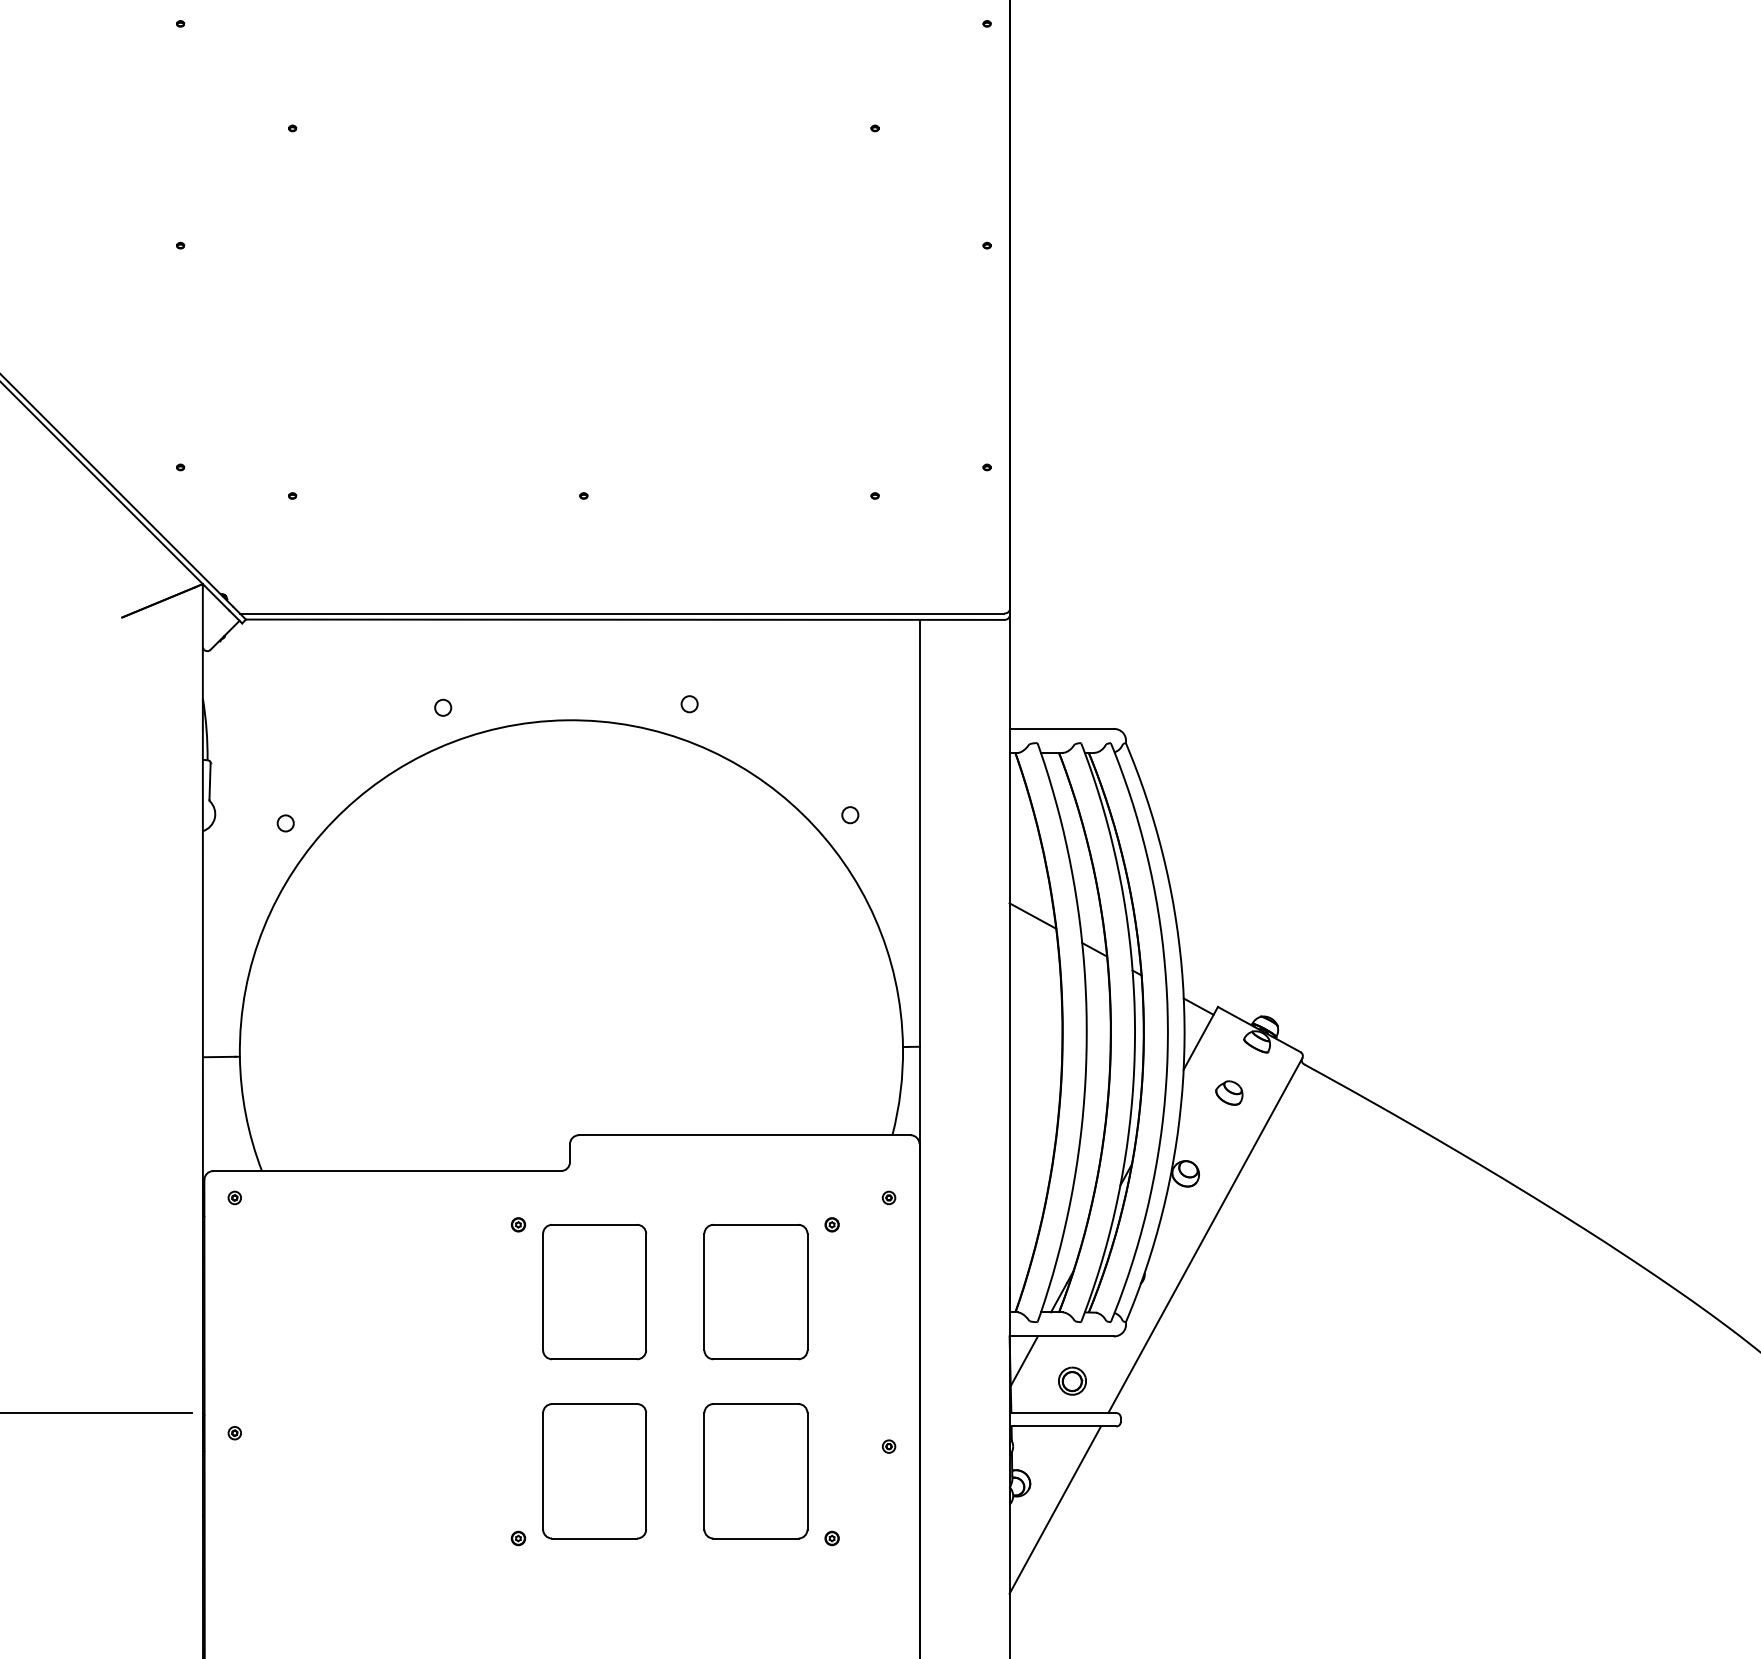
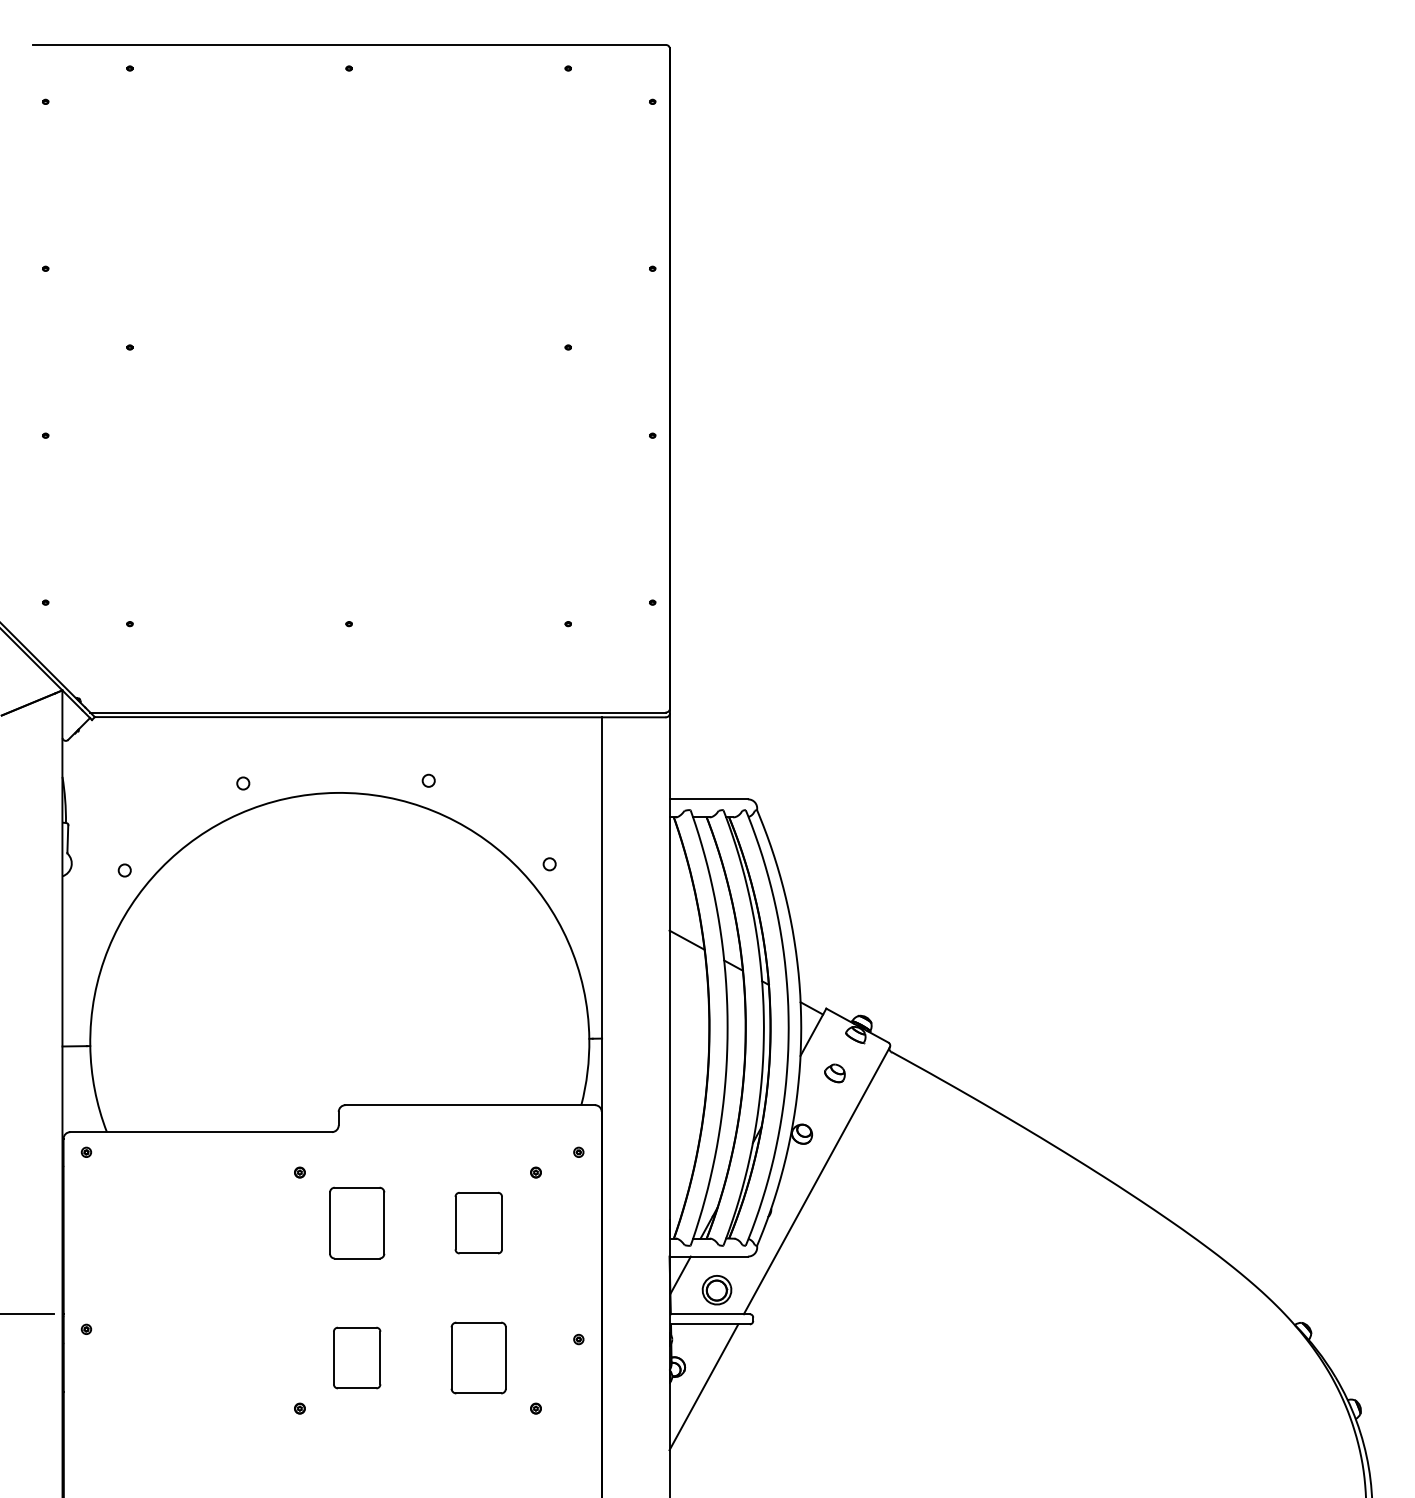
part: (593, 1291) -> (356, 1222), size x0.7
part: (755, 1291) -> (478, 1222), size x0.6
part: (1071, 1381) -> (716, 1290), size x1.4
part: (593, 1470) -> (356, 1357), size x0.6
part: (755, 1470) -> (478, 1357), size x0.7

